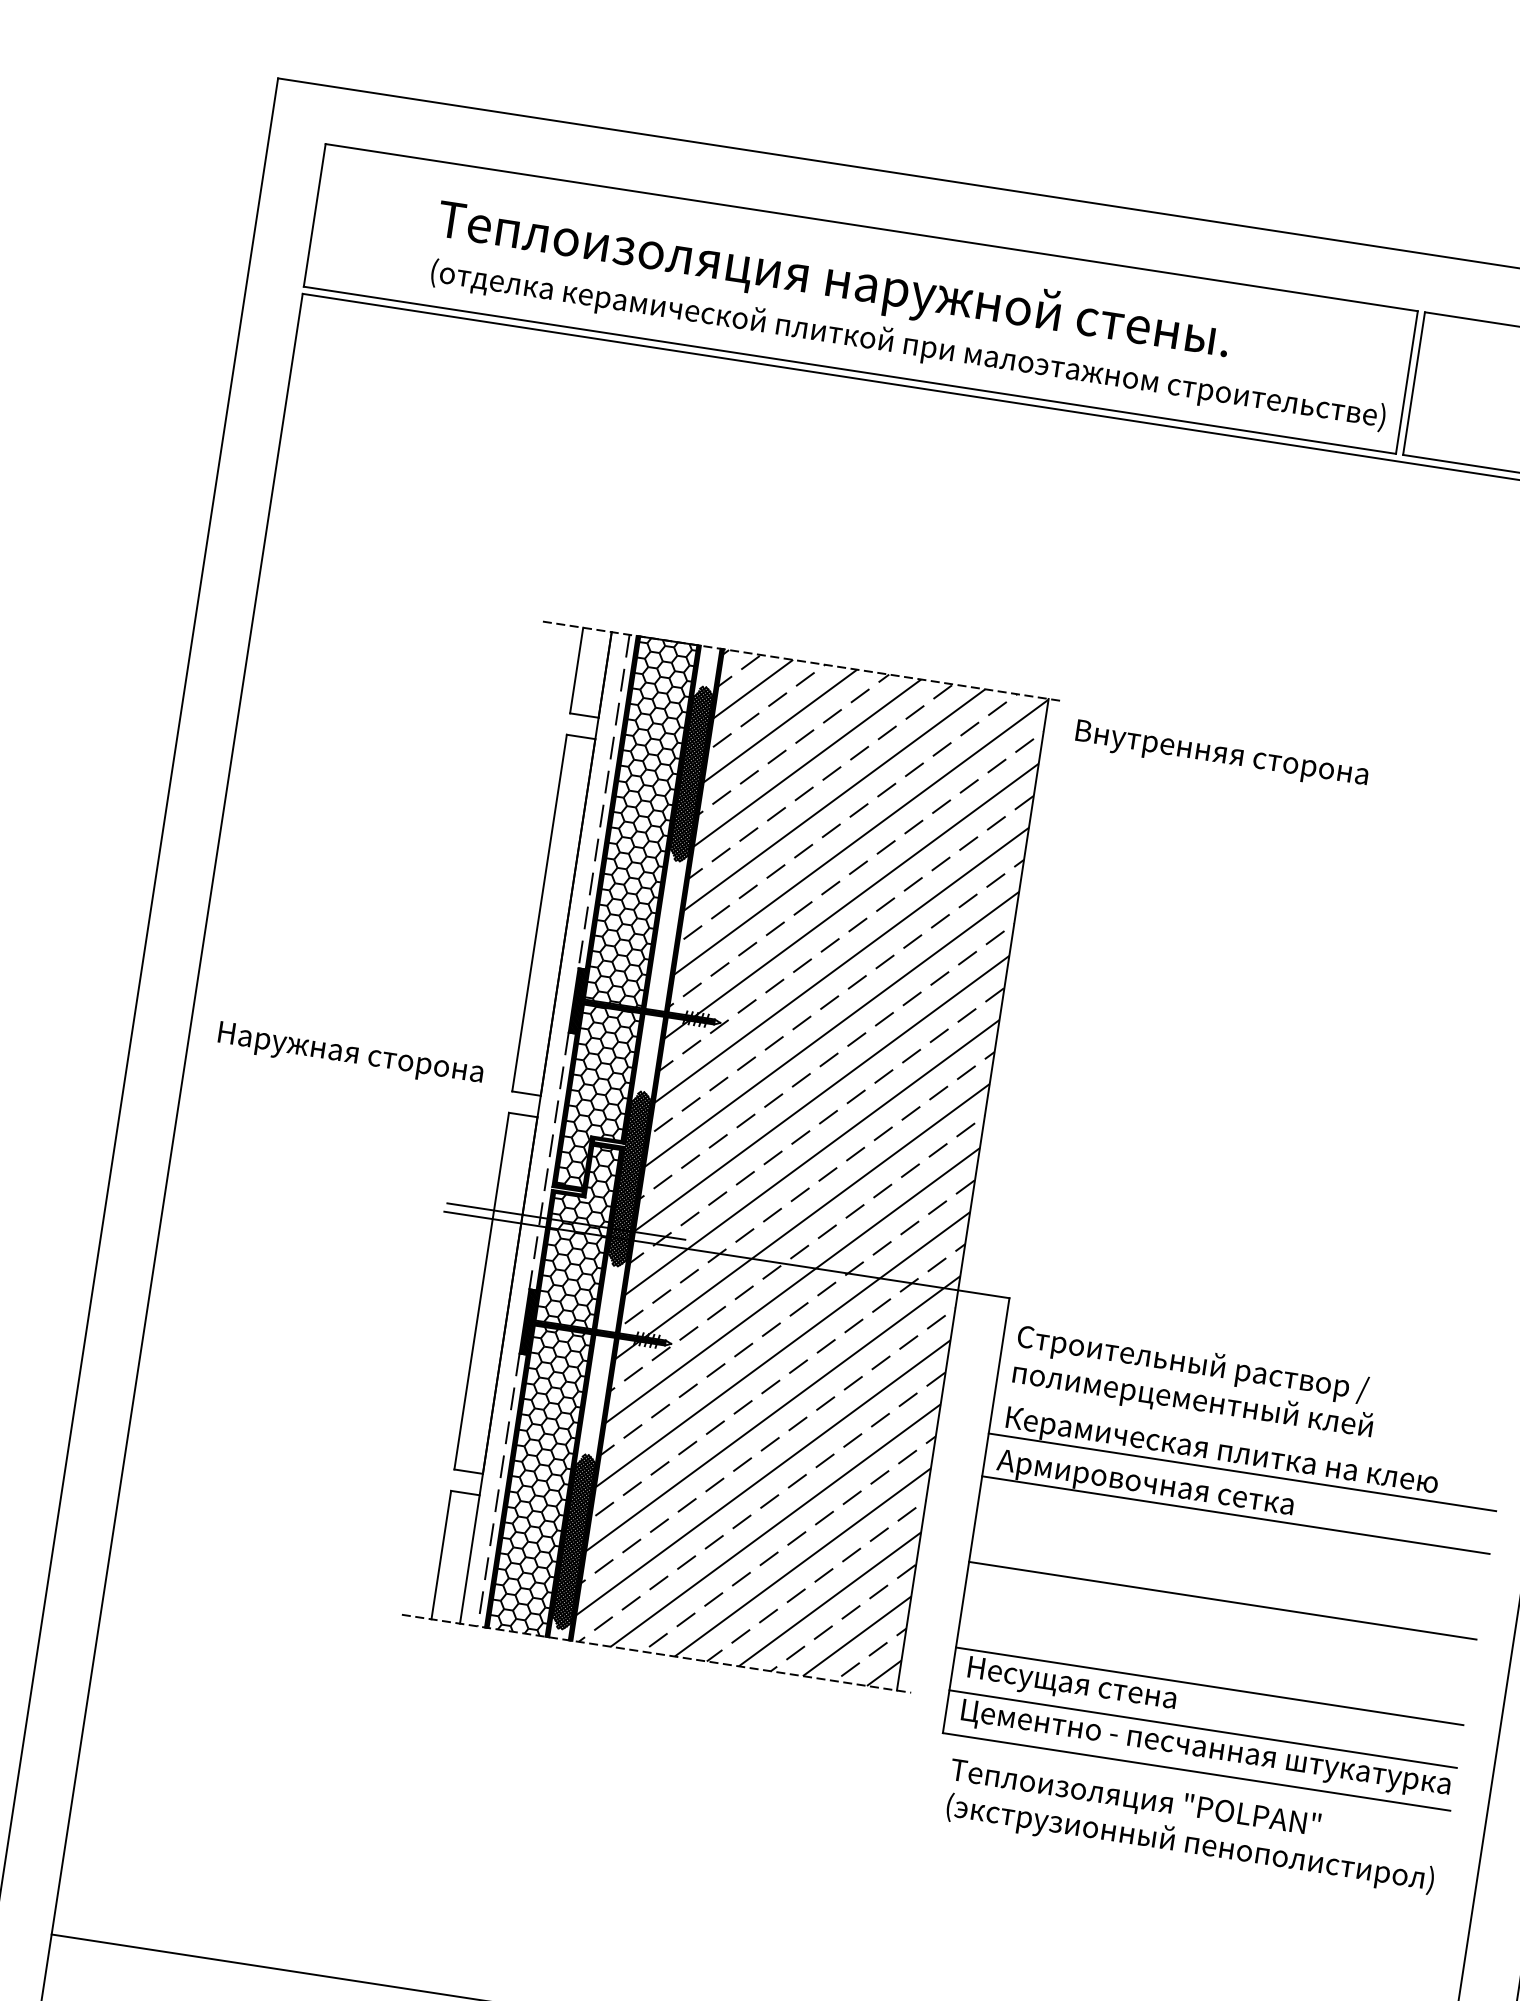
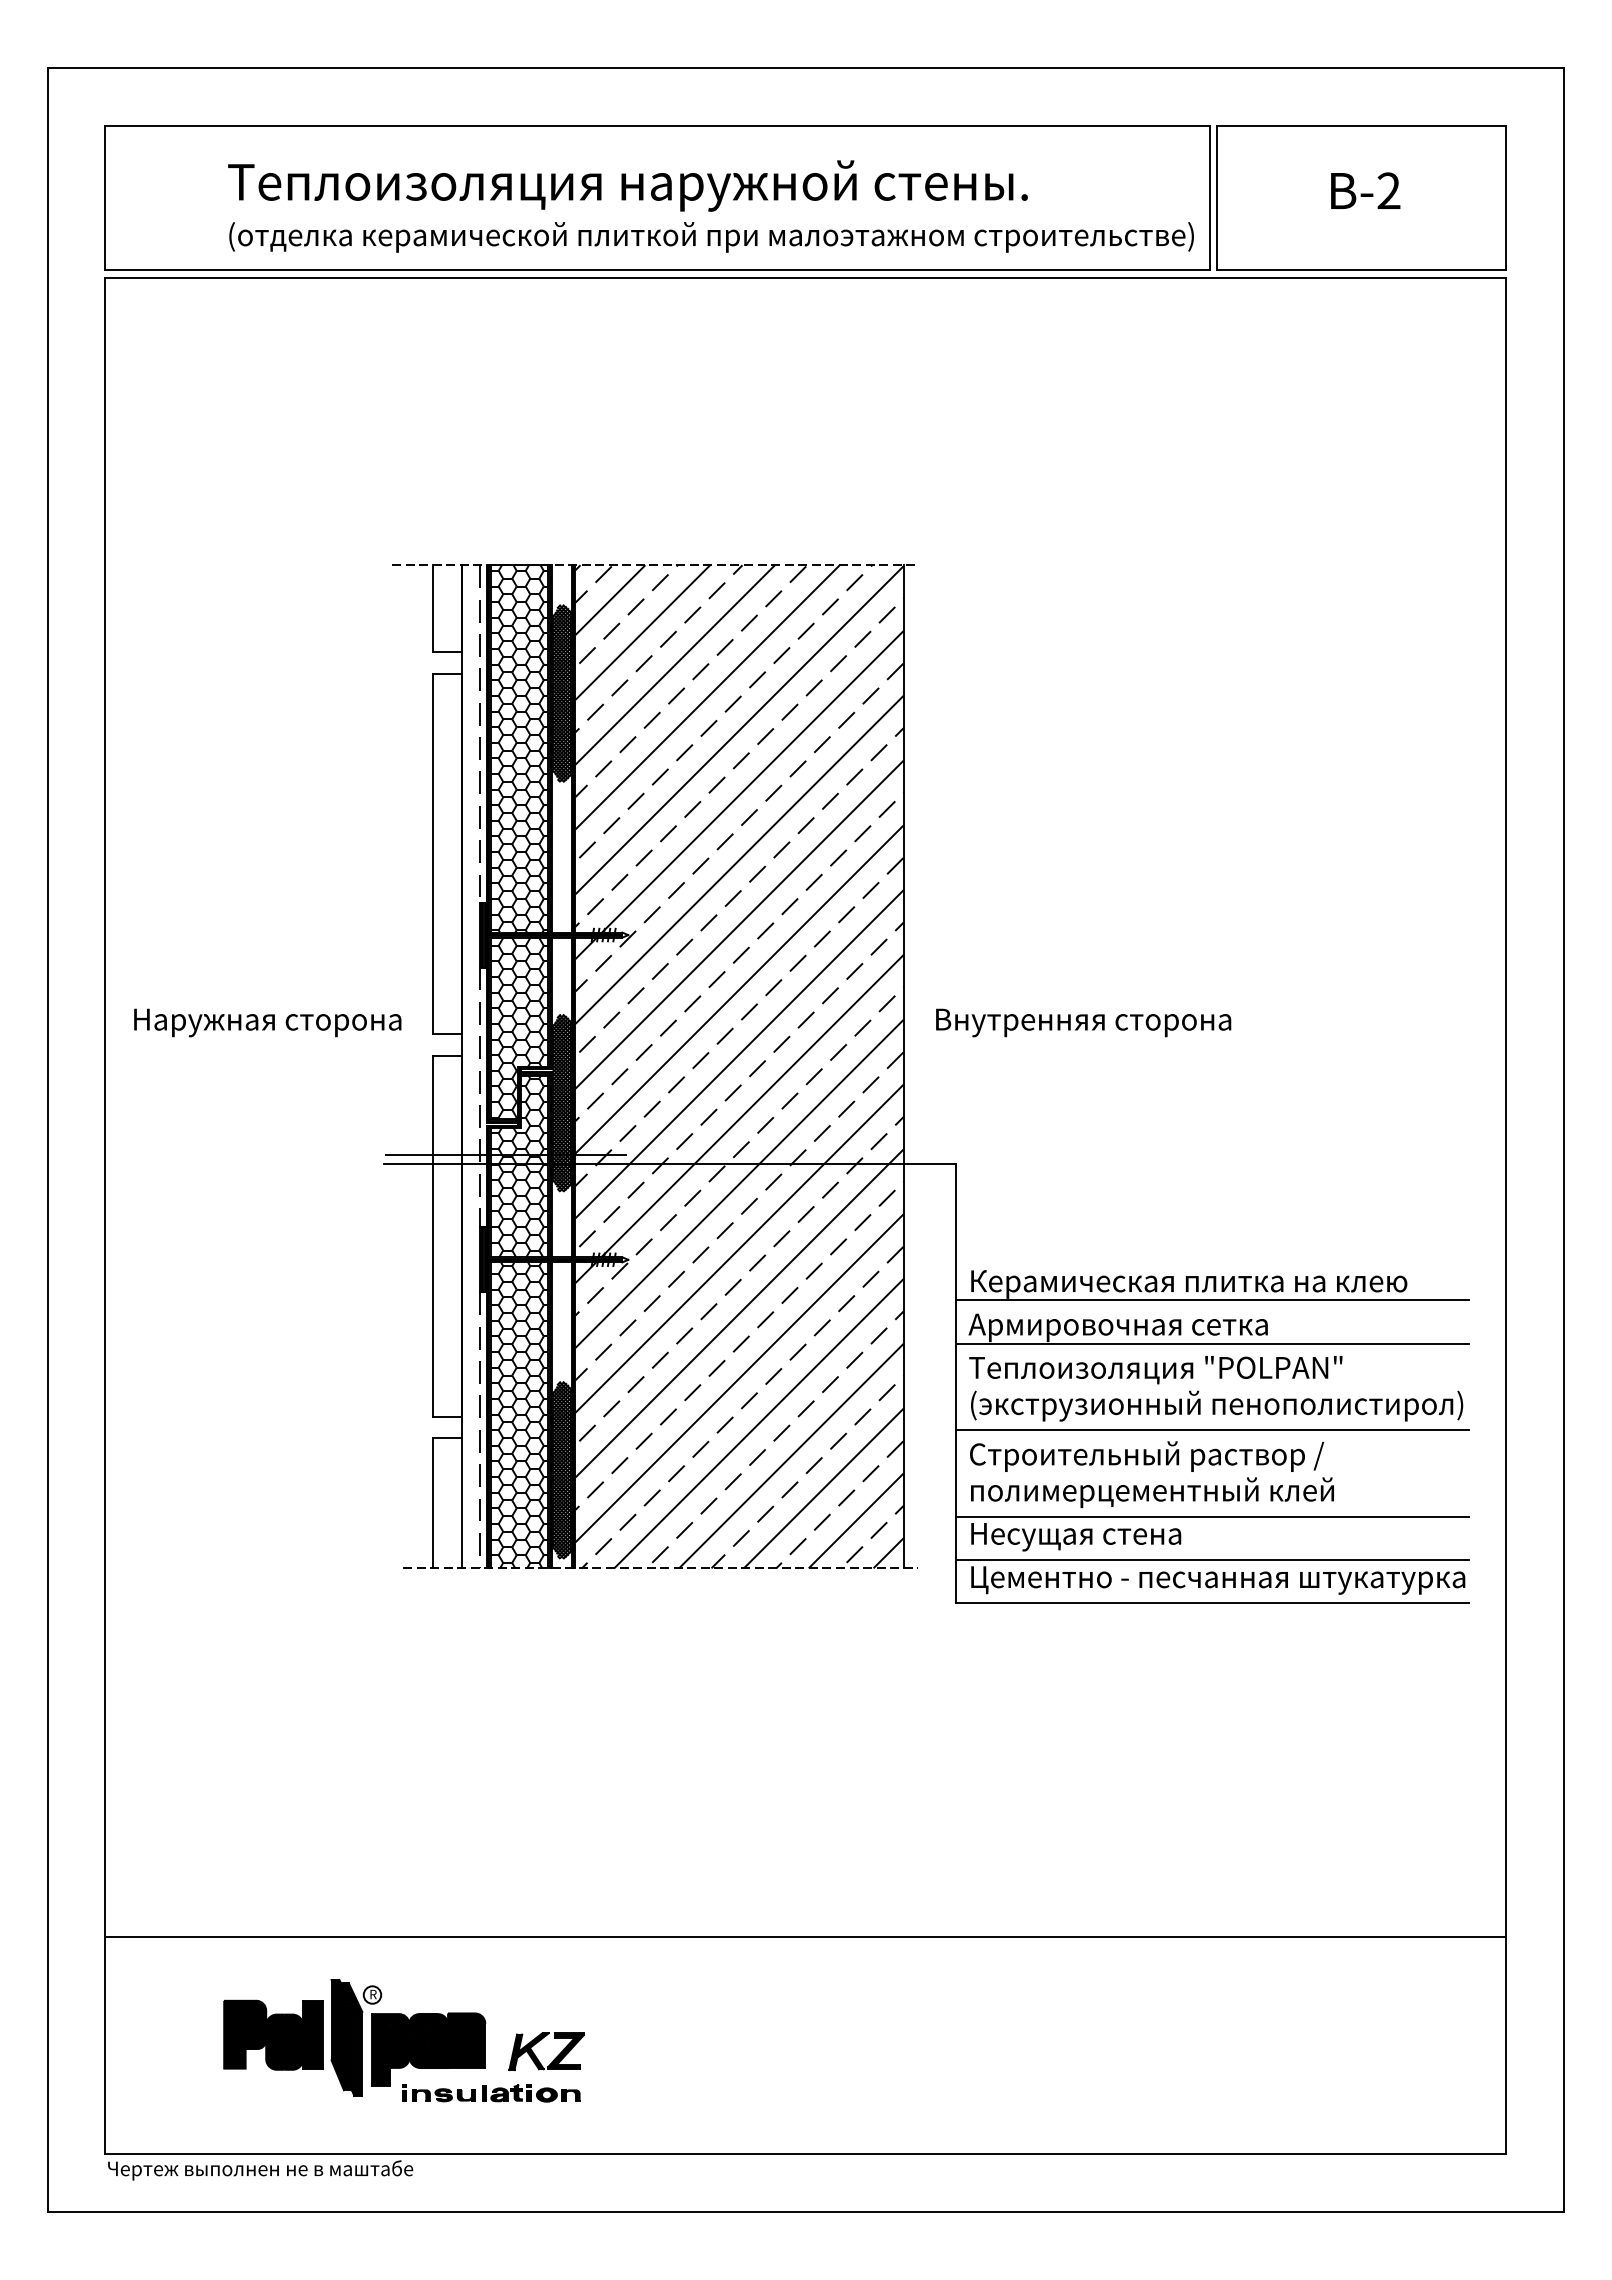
text: (1221, 755) -> (1083, 1022), moved
text: (1194, 1383) -> (1151, 1474), moved
text: (1192, 1826) -> (1216, 1388), moved

